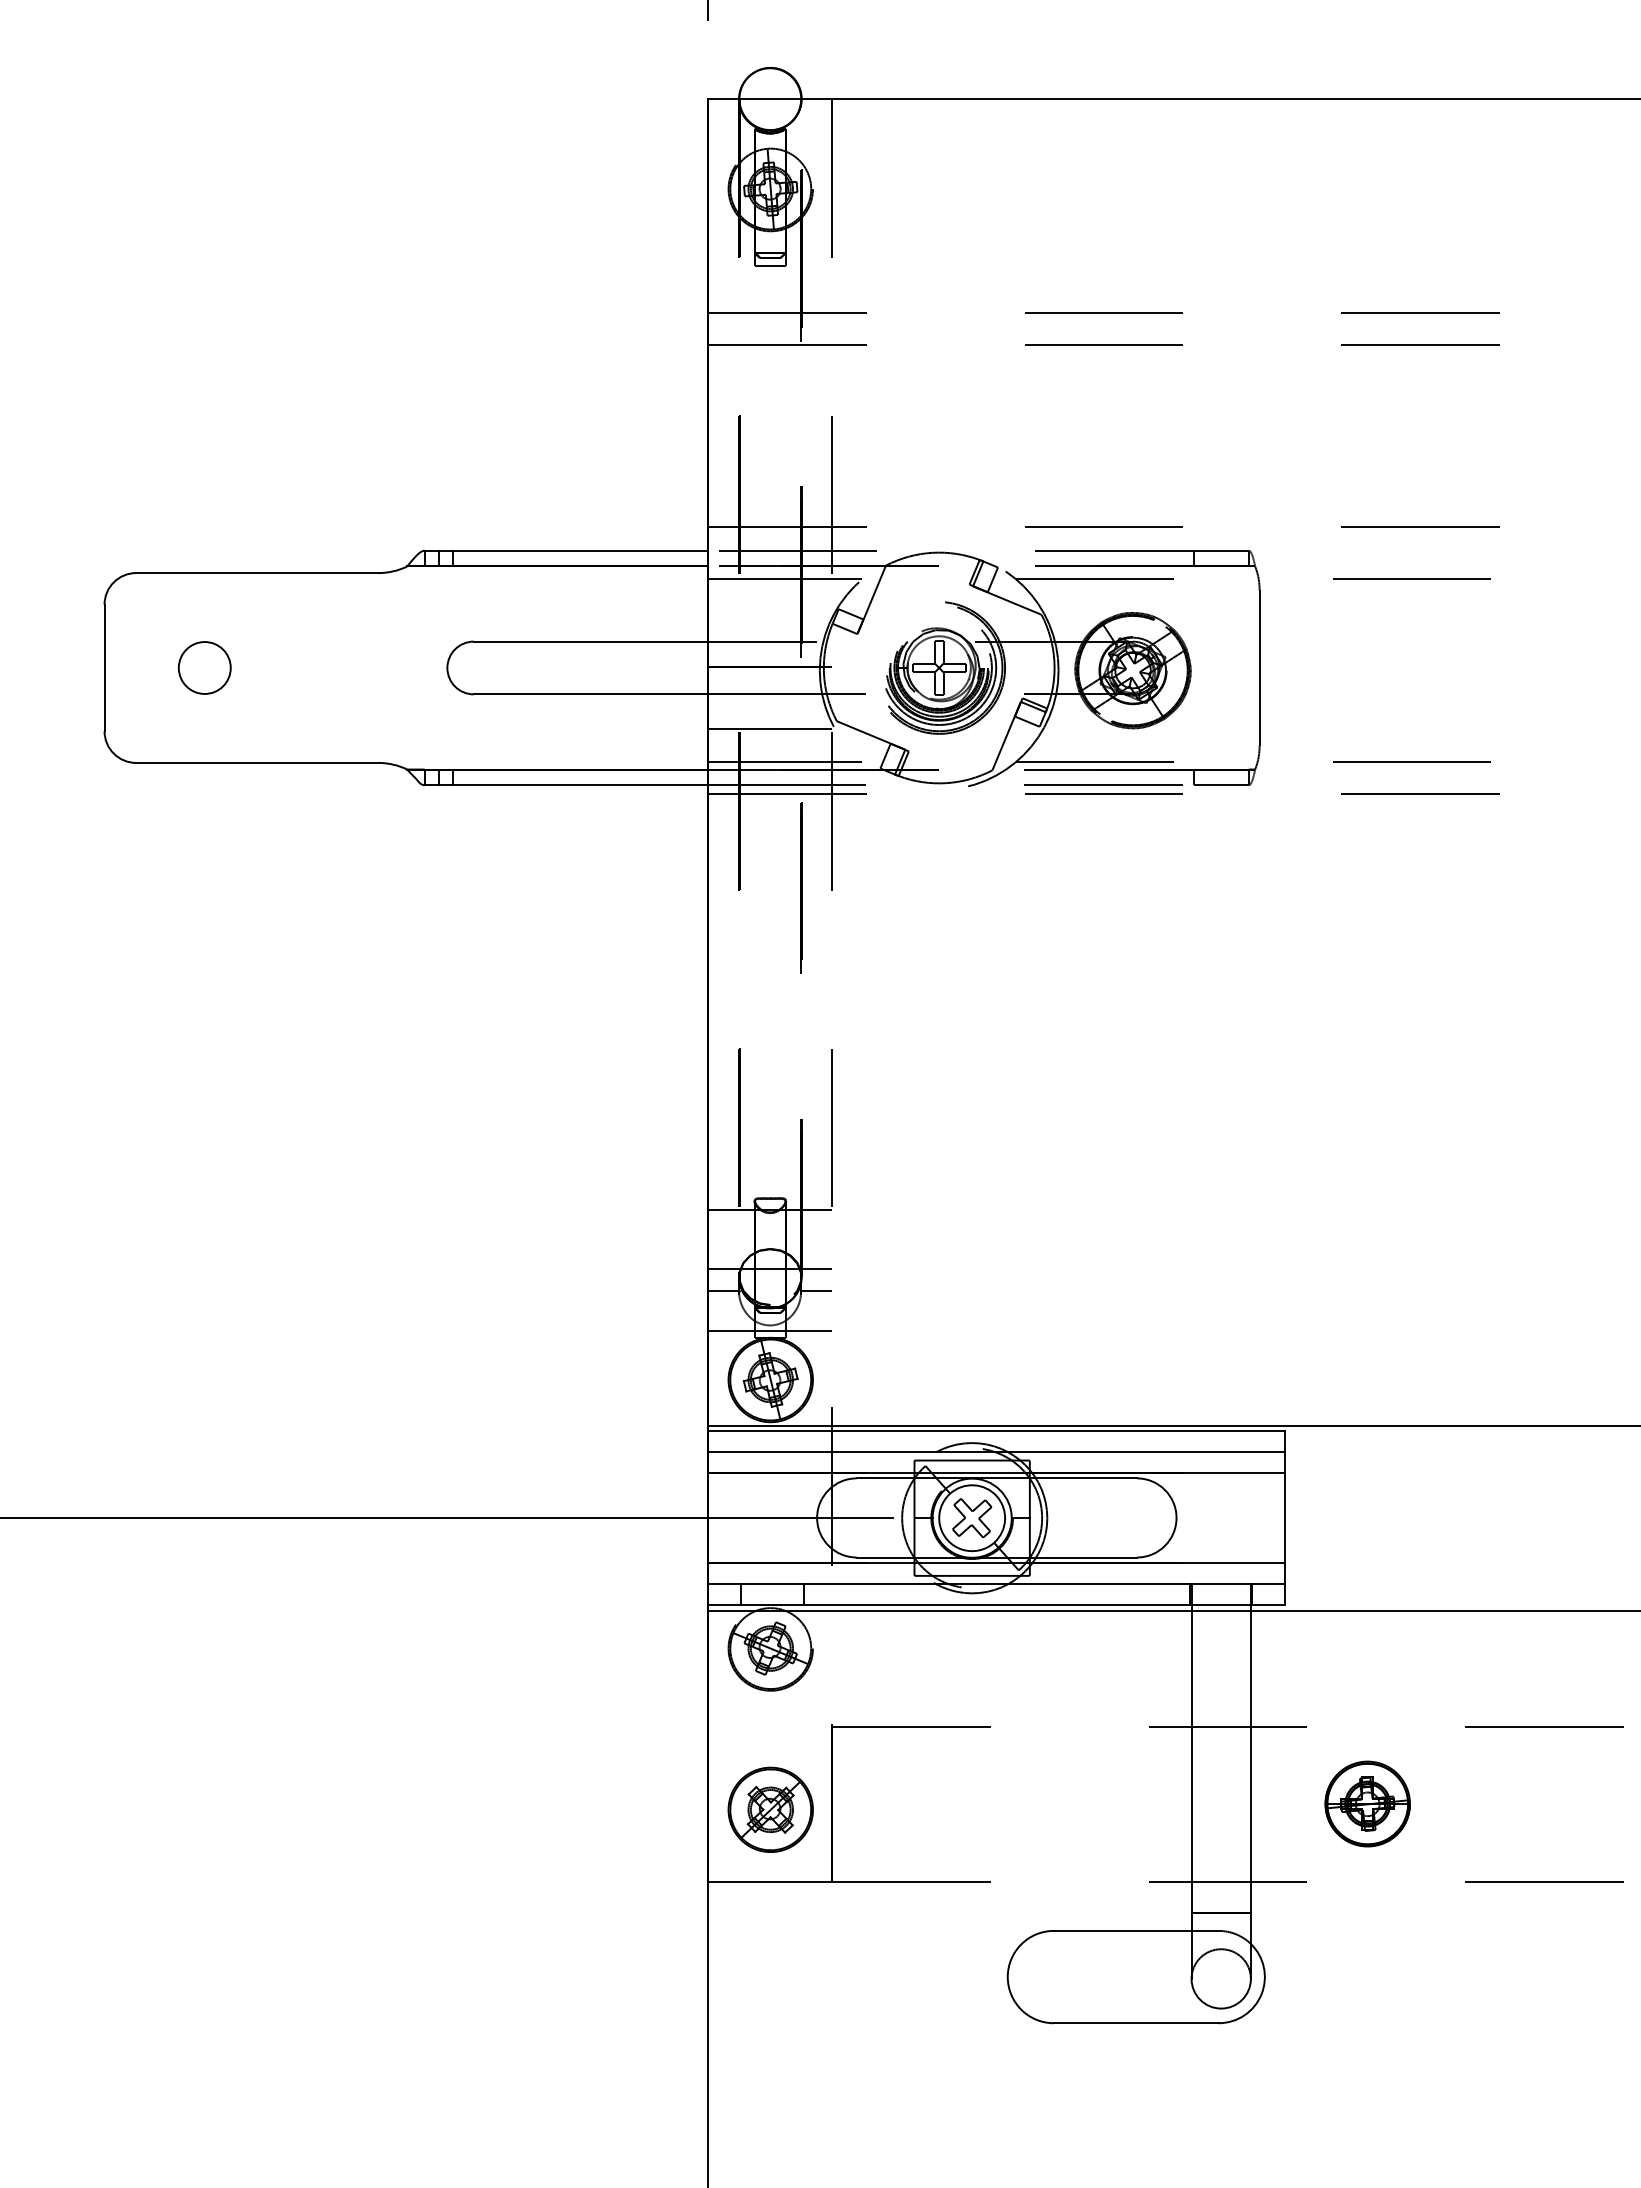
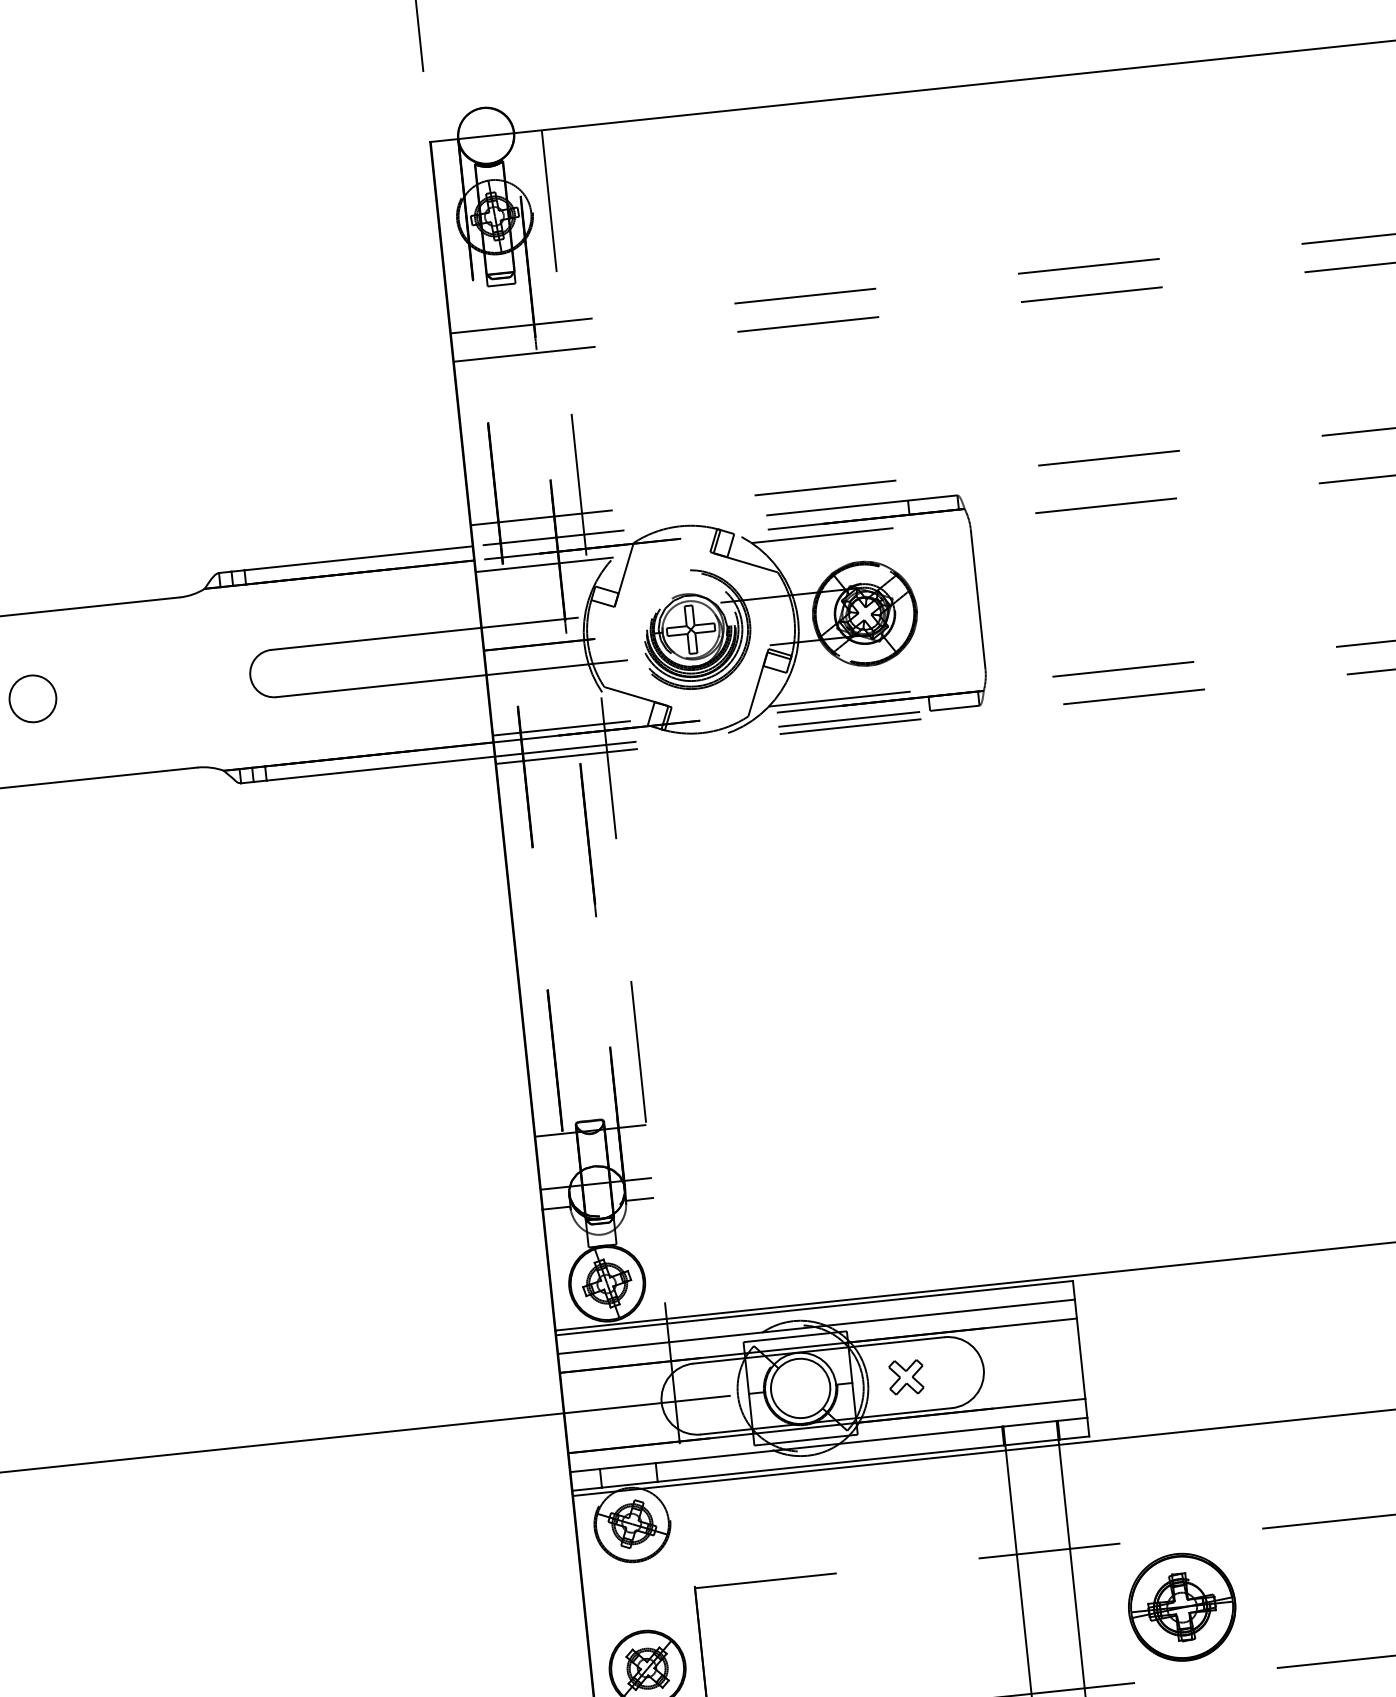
line: (769, 729) -> (544, 700), removed
line: (769, 1330) -> (601, 1239), removed
part: (972, 1518) -> (906, 1377), moved
part: (1367, 1803) -> (1181, 1606), size x1.4

